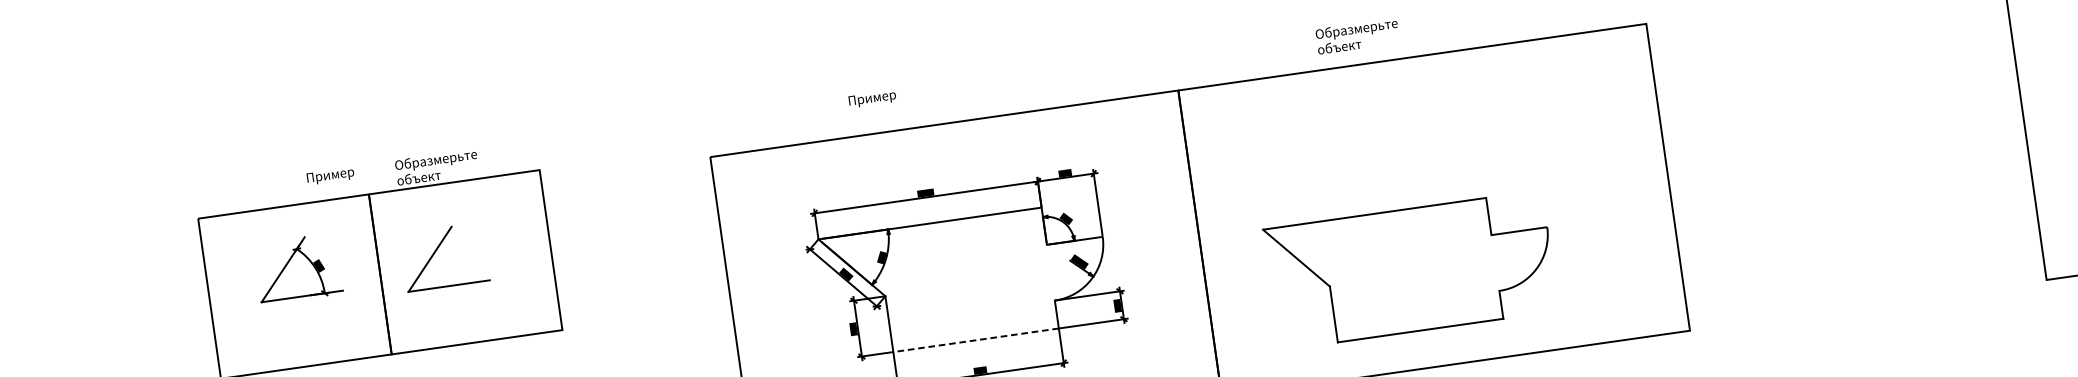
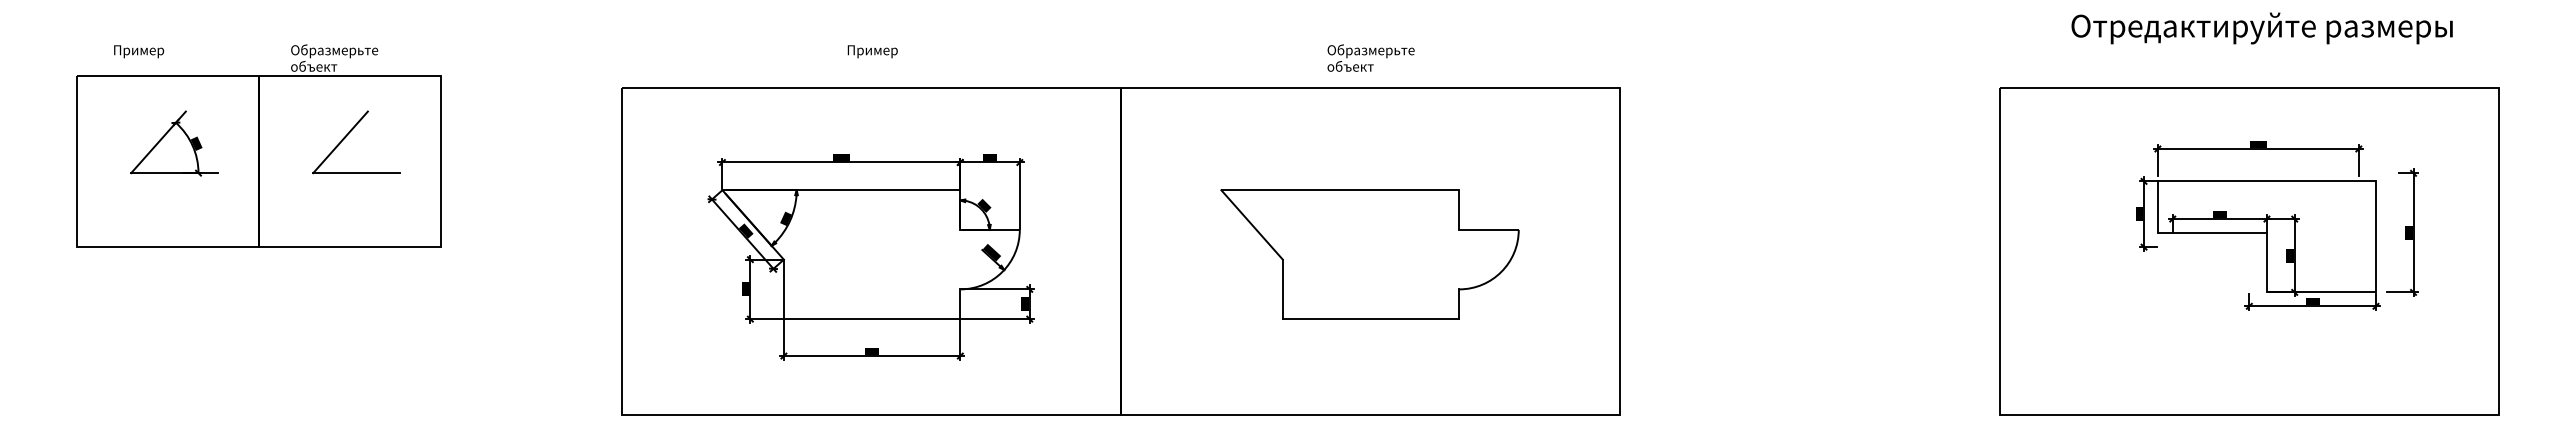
text: (1357, 35) -> (1370, 57), moved
text: (872, 98) -> (872, 51), moved
text: (331, 175) -> (139, 51), moved
part: (435, 252) -> (347, 136), moved
part: (1410, 270) -> (1369, 254), moved
line: (975, 340) -> (871, 319), dashed -> solid

